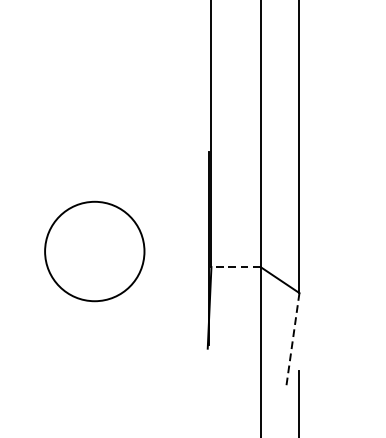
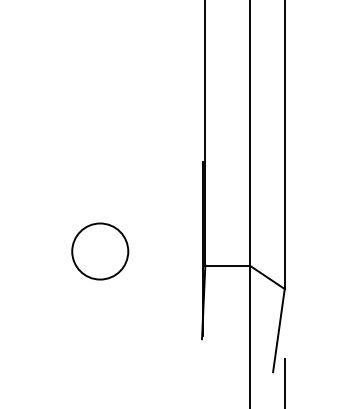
circle: (95, 251) -> (100, 251), size x0.62
line: (235, 266) -> (227, 265), dashed -> solid
line: (292, 339) -> (278, 330), dashed -> solid

